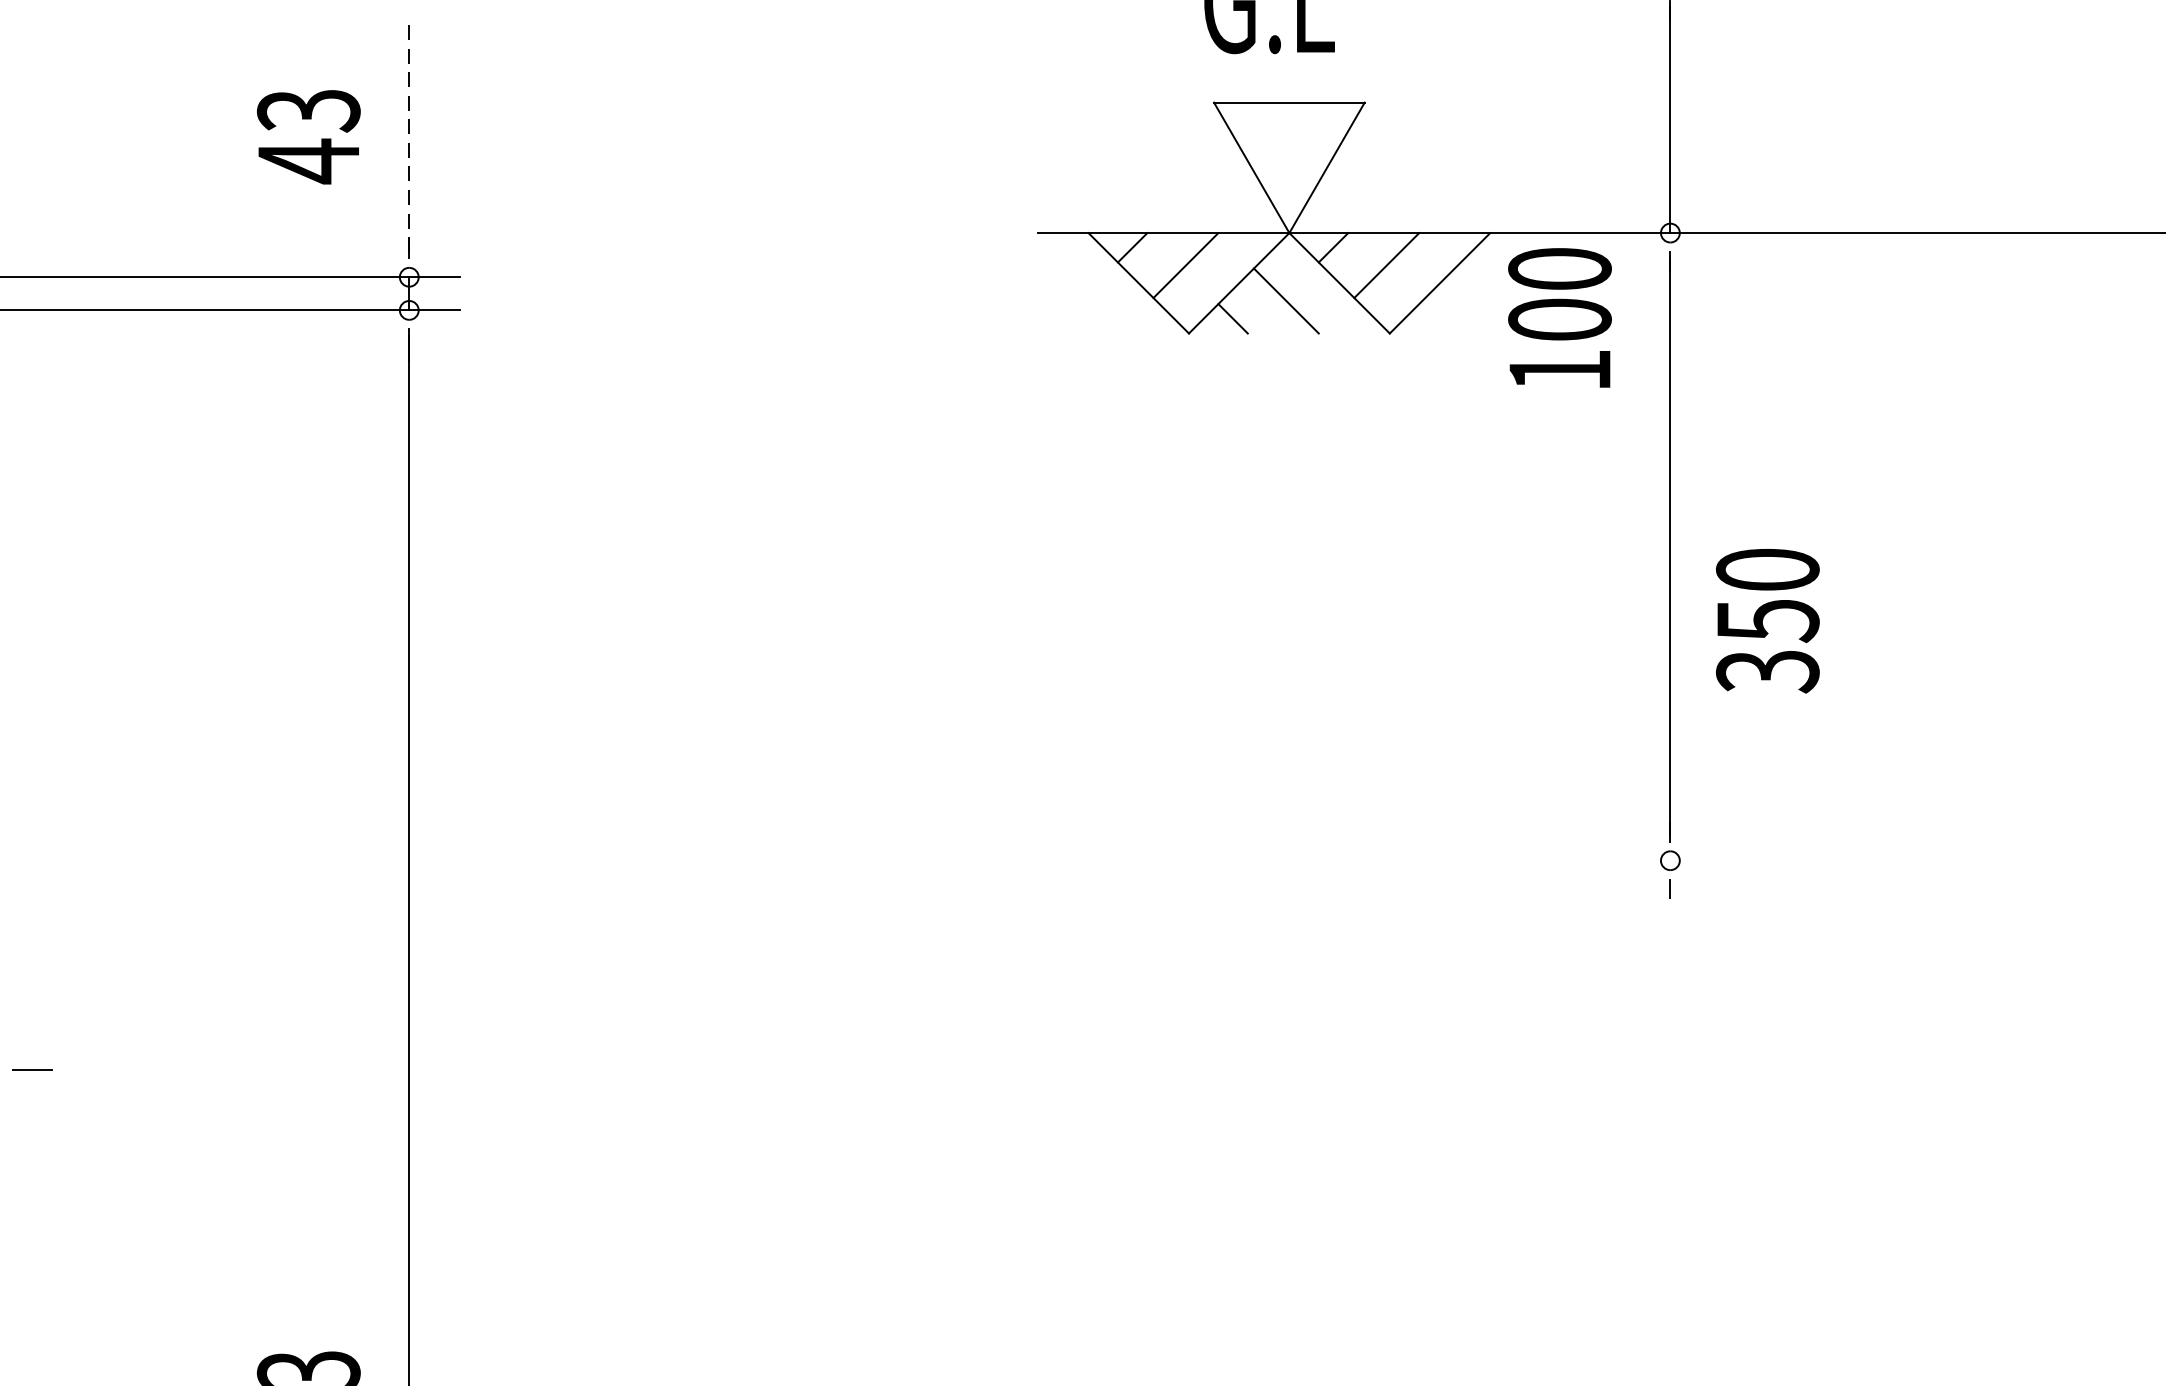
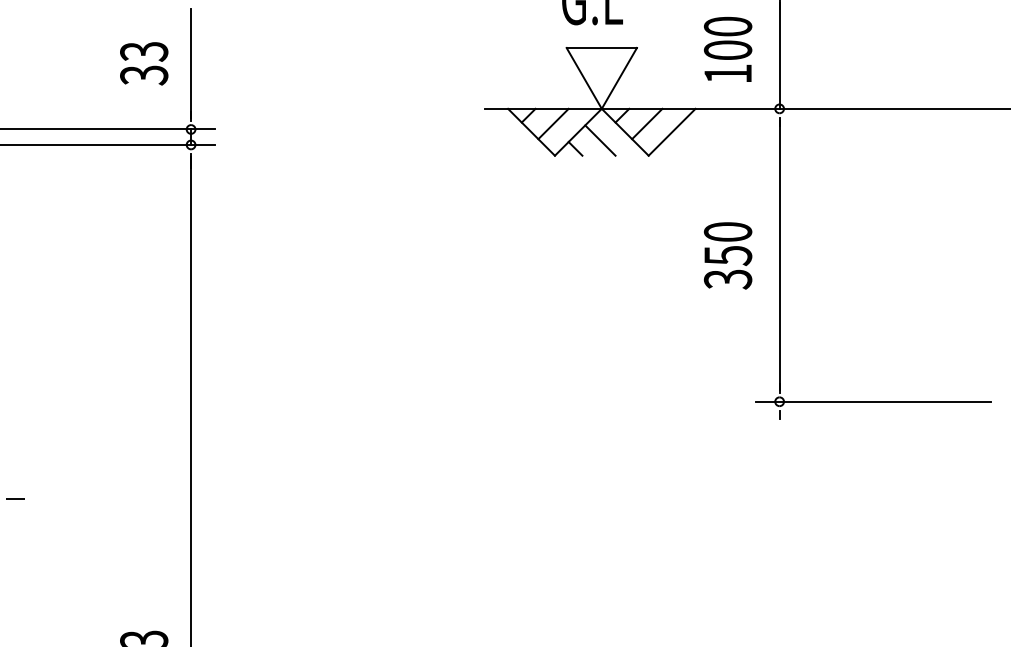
line: (410, 135) -> (191, 63), dashed -> solid
text: (309, 161) -> (144, 75), 43 -> 33
text: (1560, 318) -> (728, 49), moved
text: (1768, 620) -> (728, 255), moved
line: (1871, 860) -> (873, 401), added

